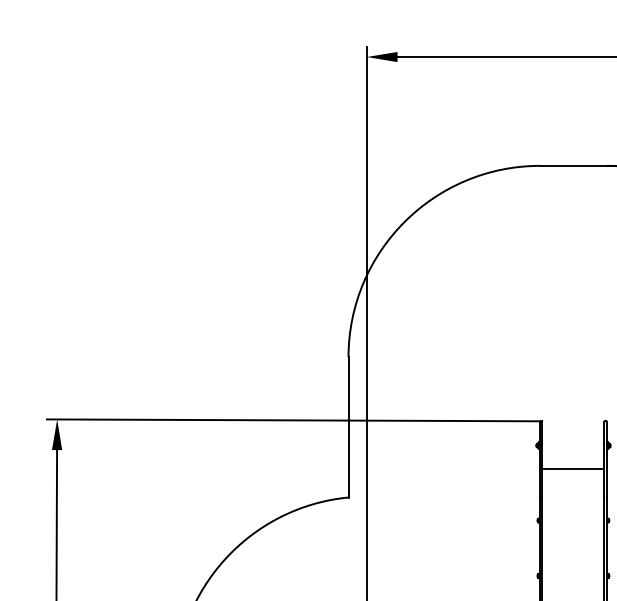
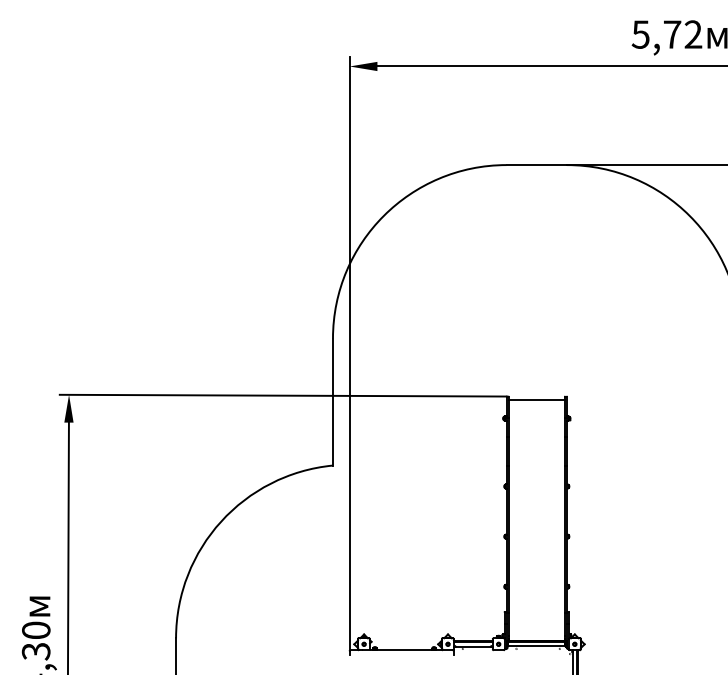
line: (573, 468) -> (536, 399), moved

